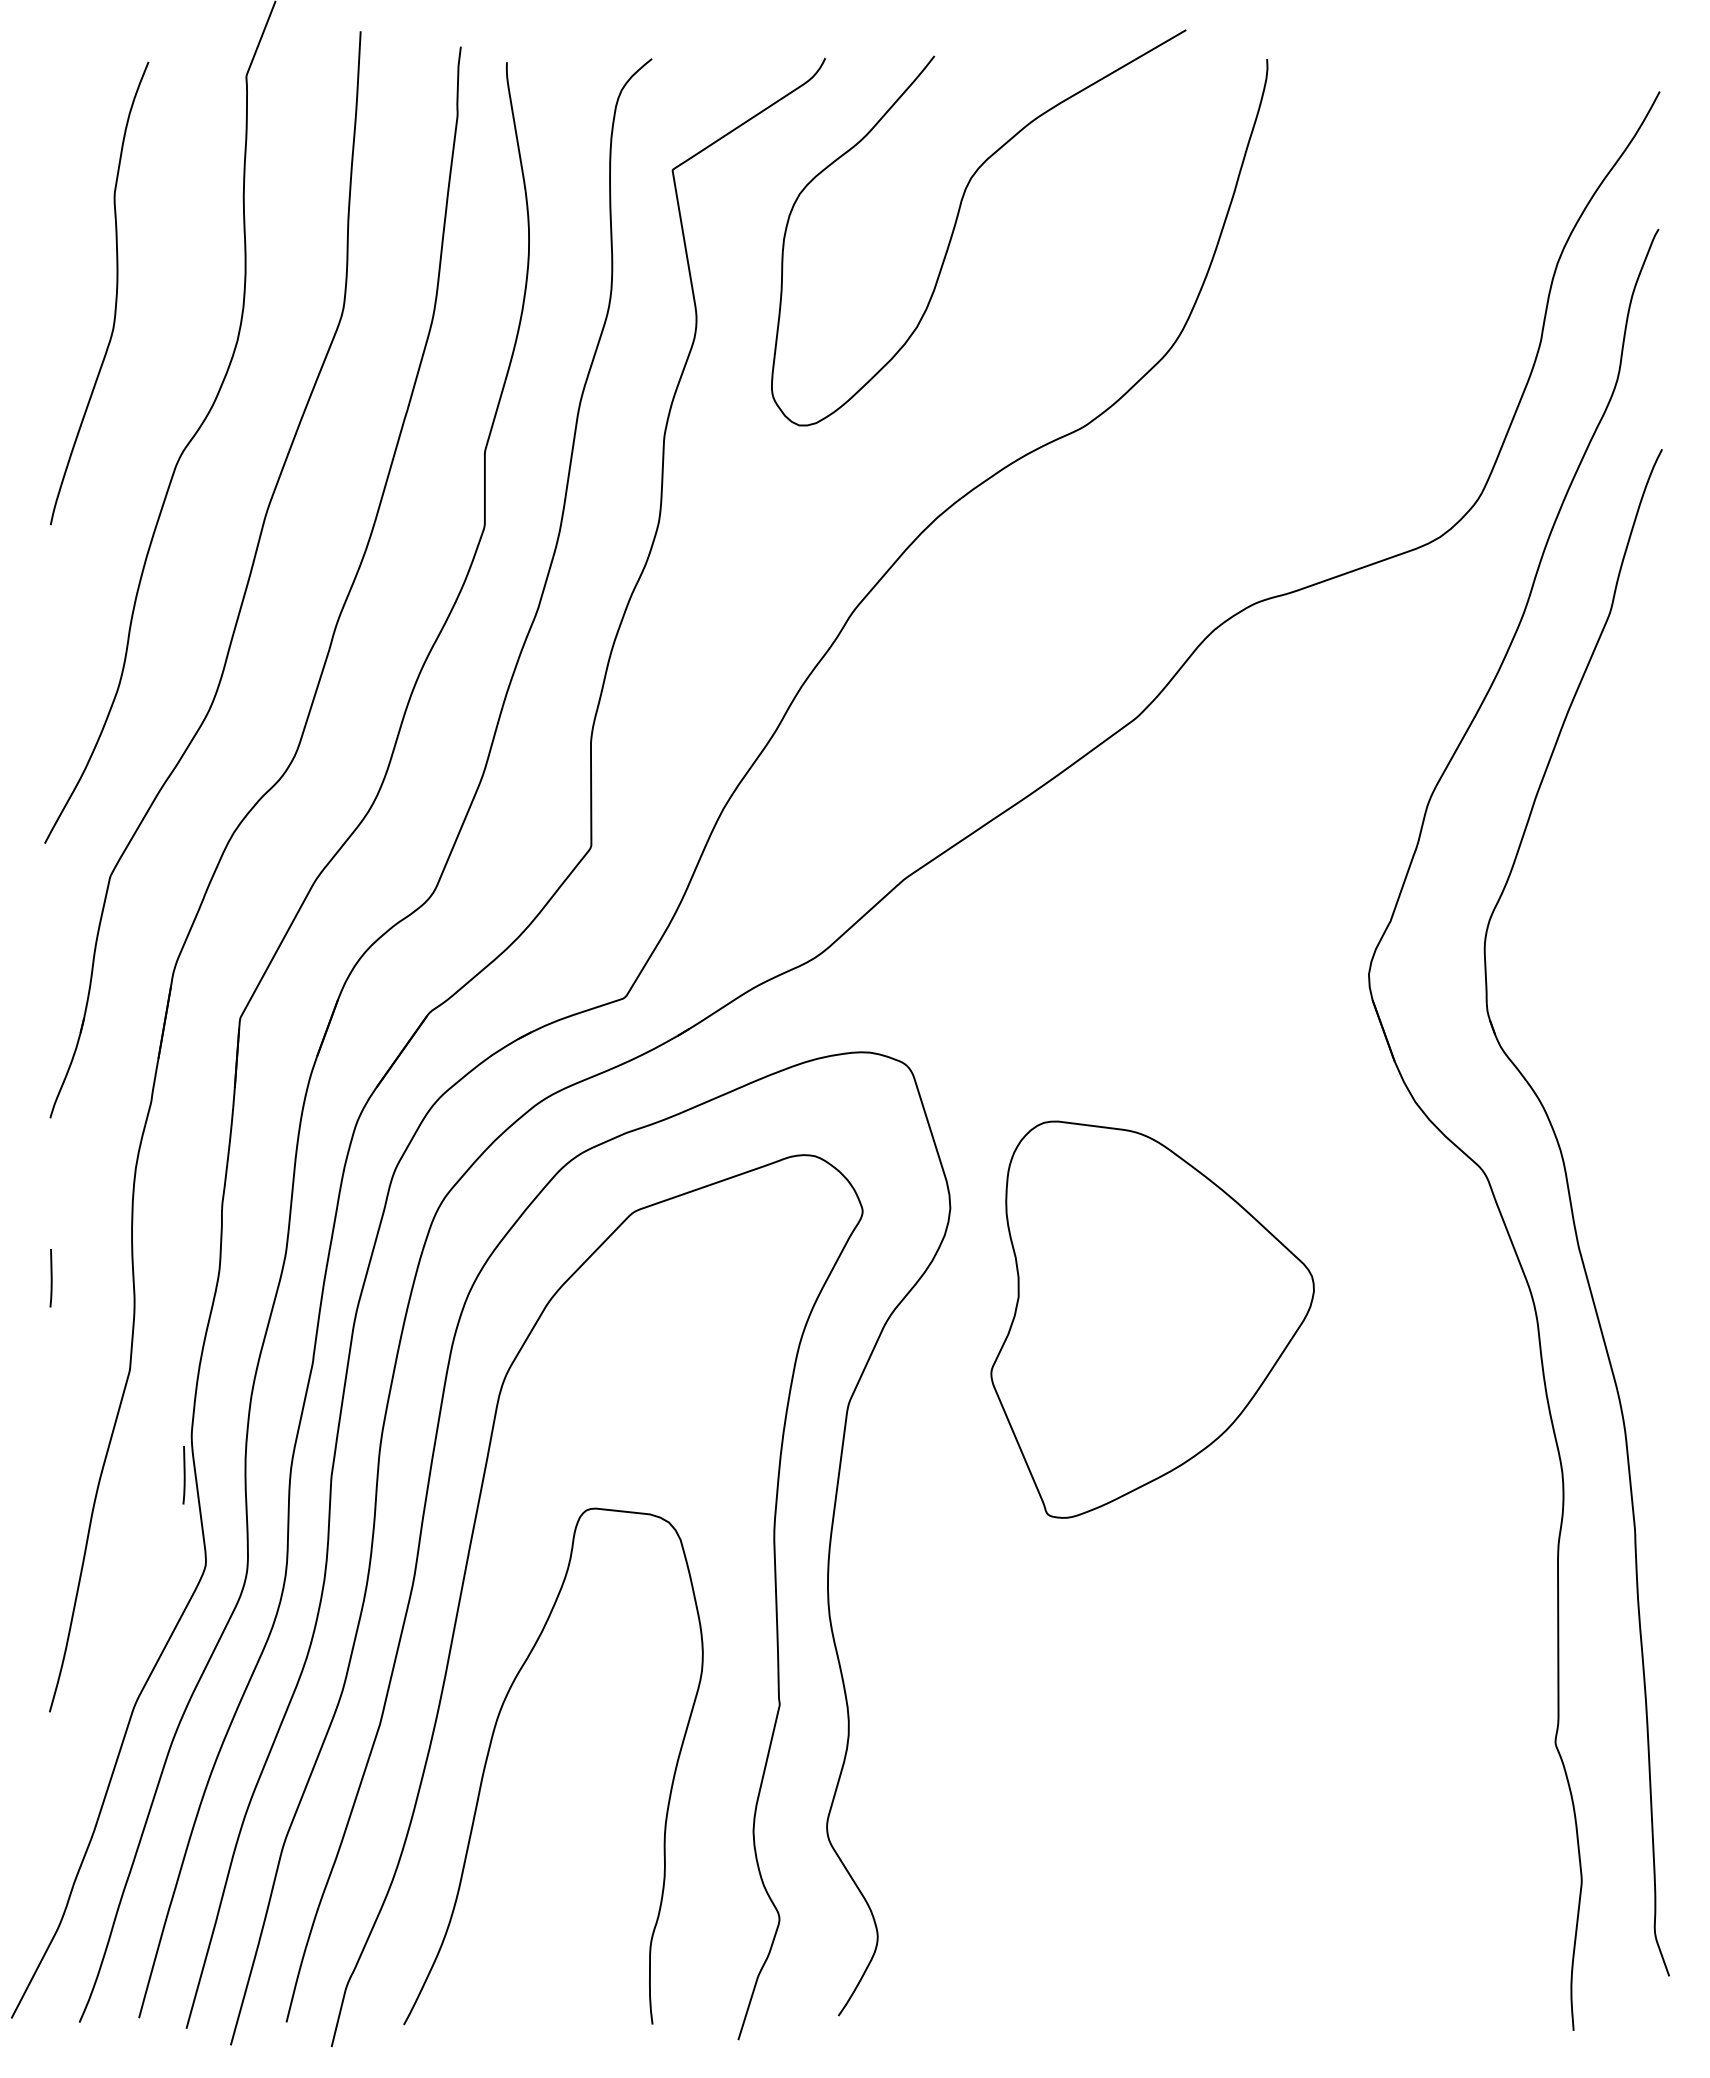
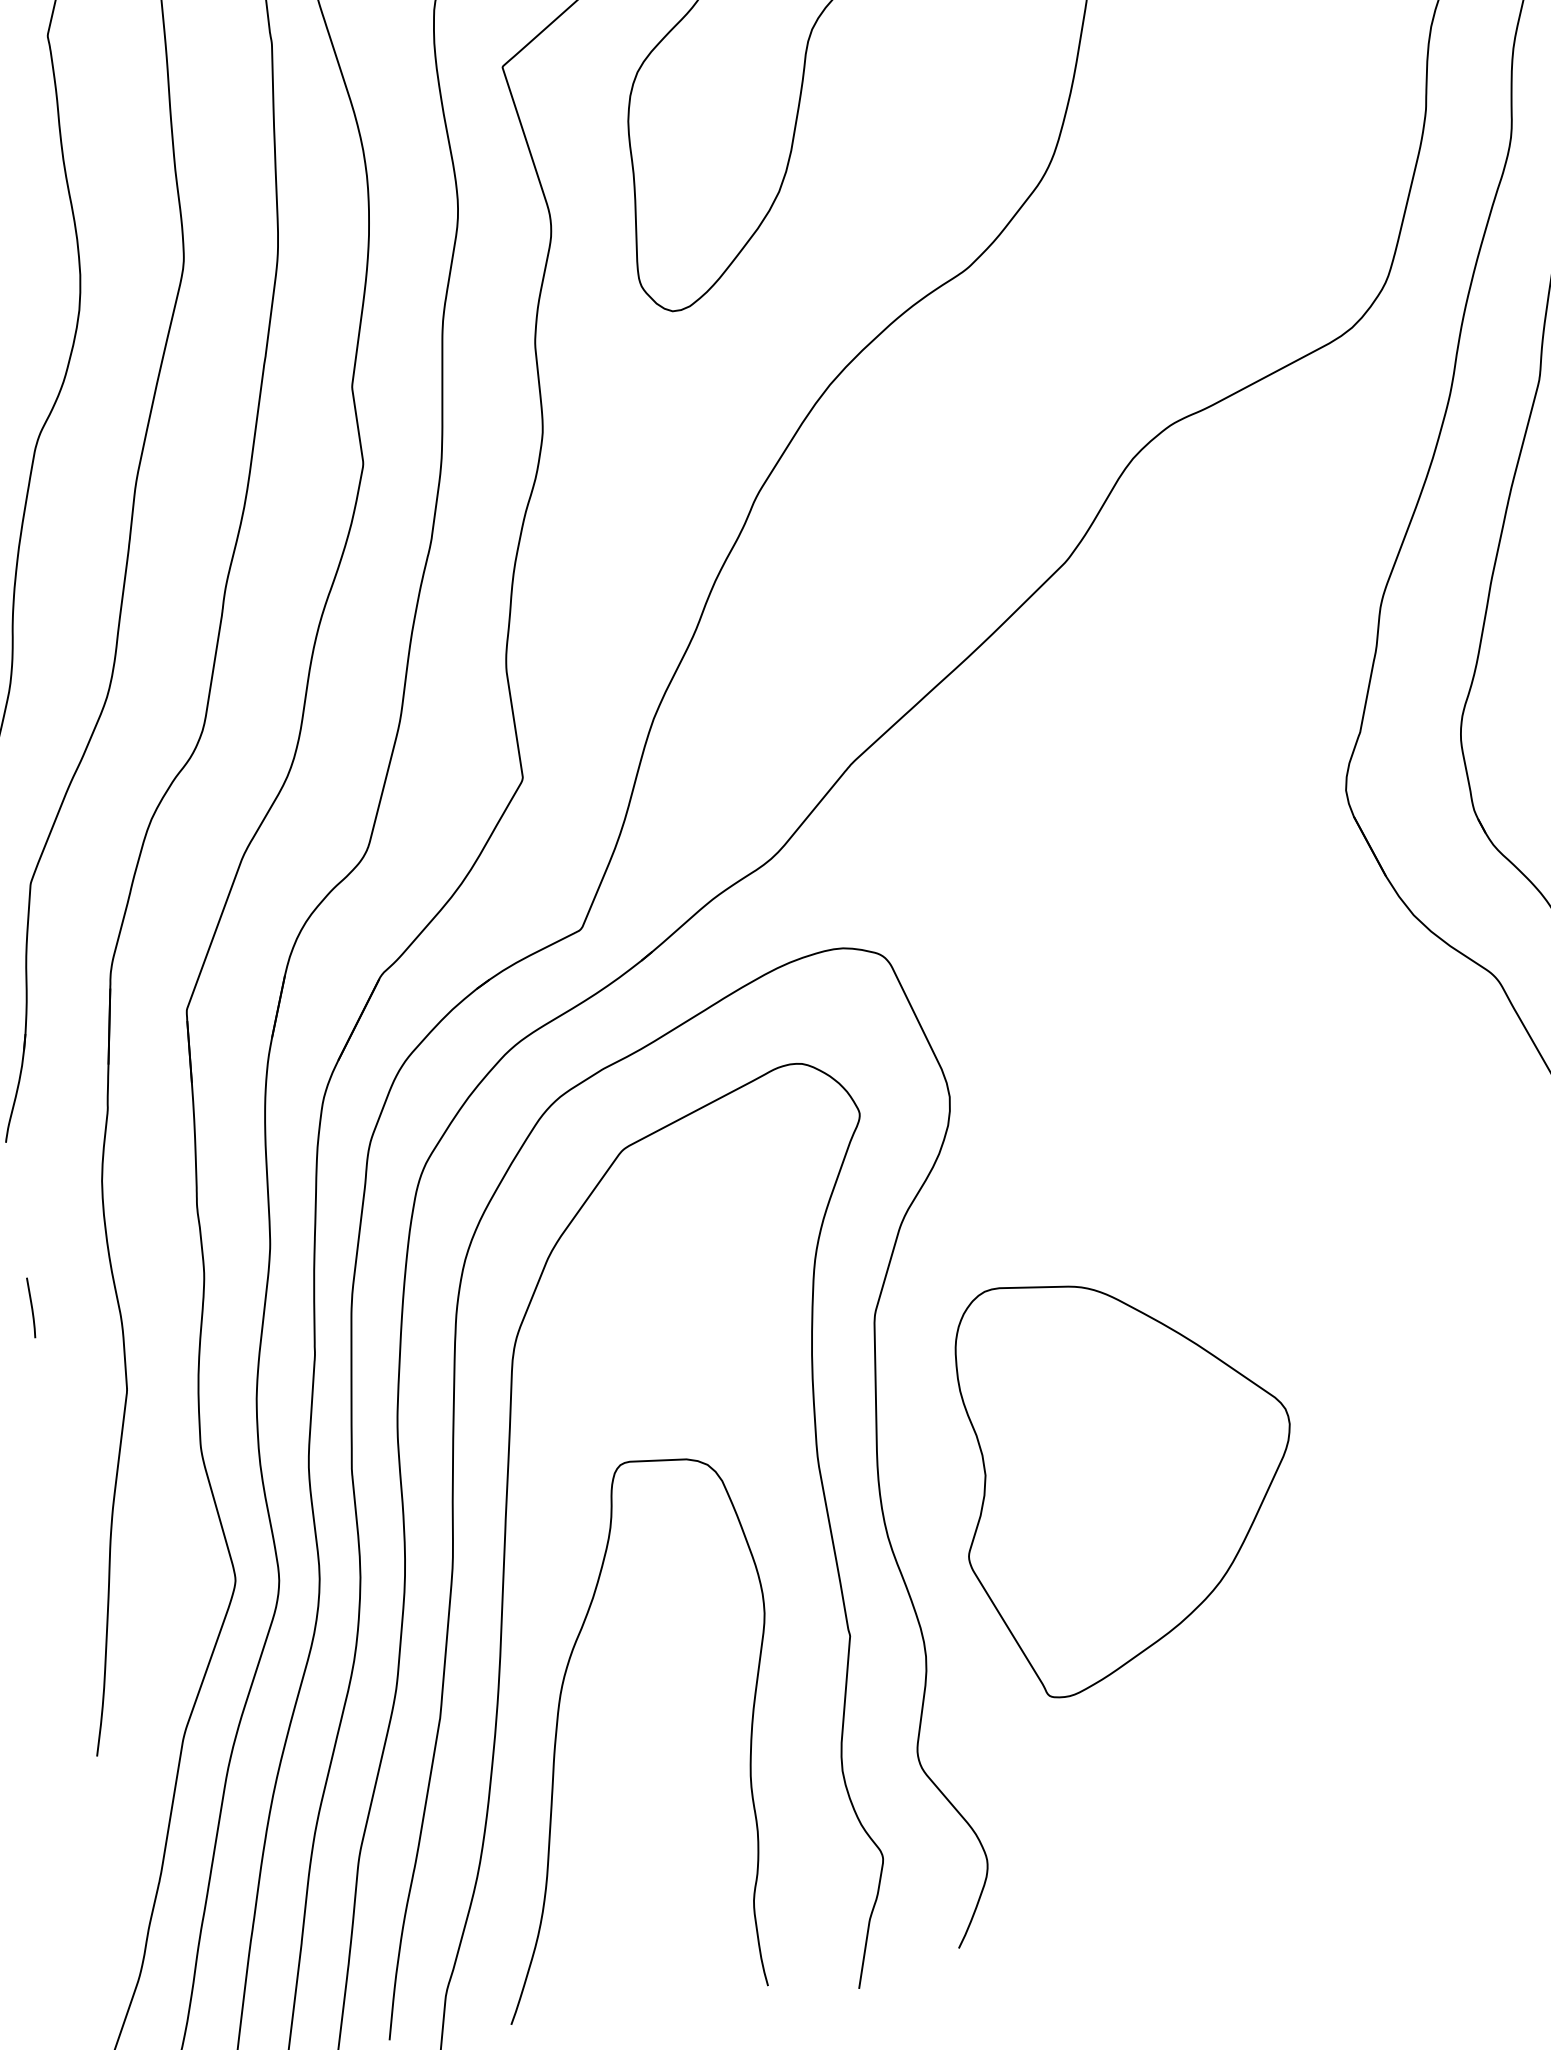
part: (1152, 1319) -> (1127, 1478), moved
line: (183, 1475) -> (198, 1491), removed

